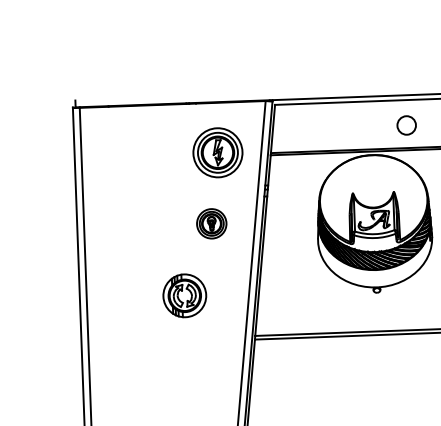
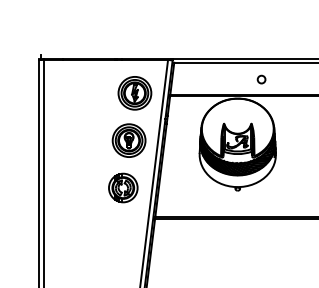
circle: (406, 125) -> (261, 79), size x0.62
part: (210, 223) -> (128, 140), size x1.67
part: (185, 295) -> (123, 187), moved

